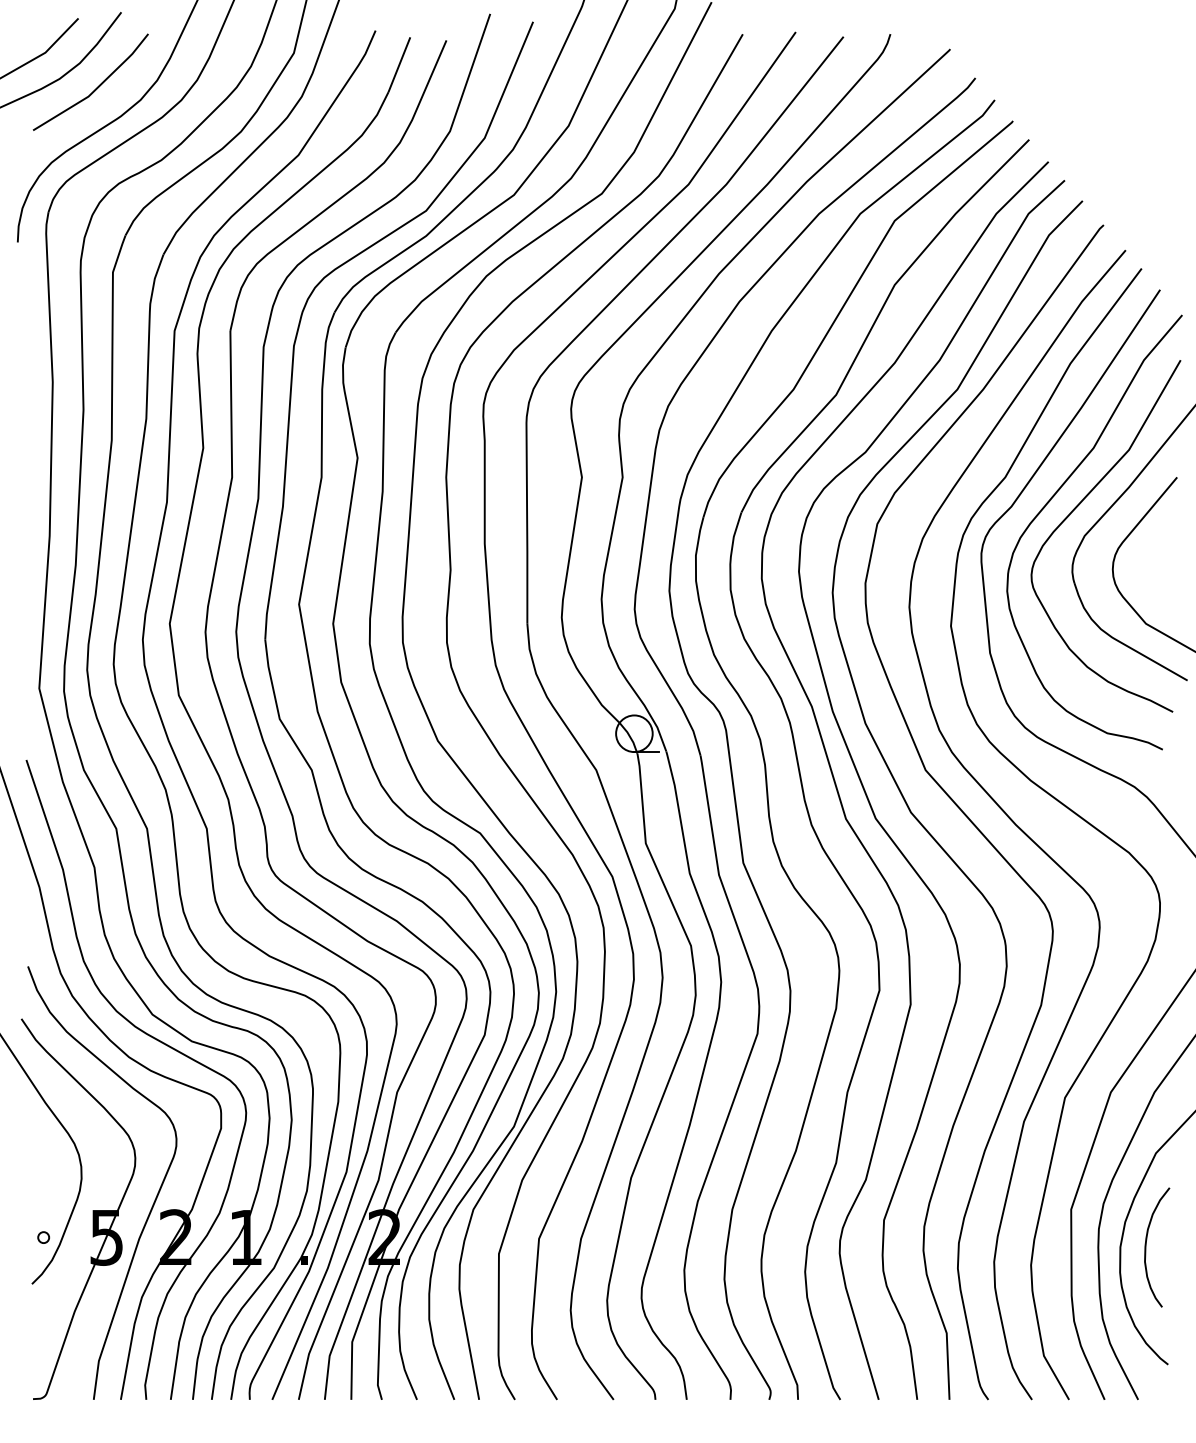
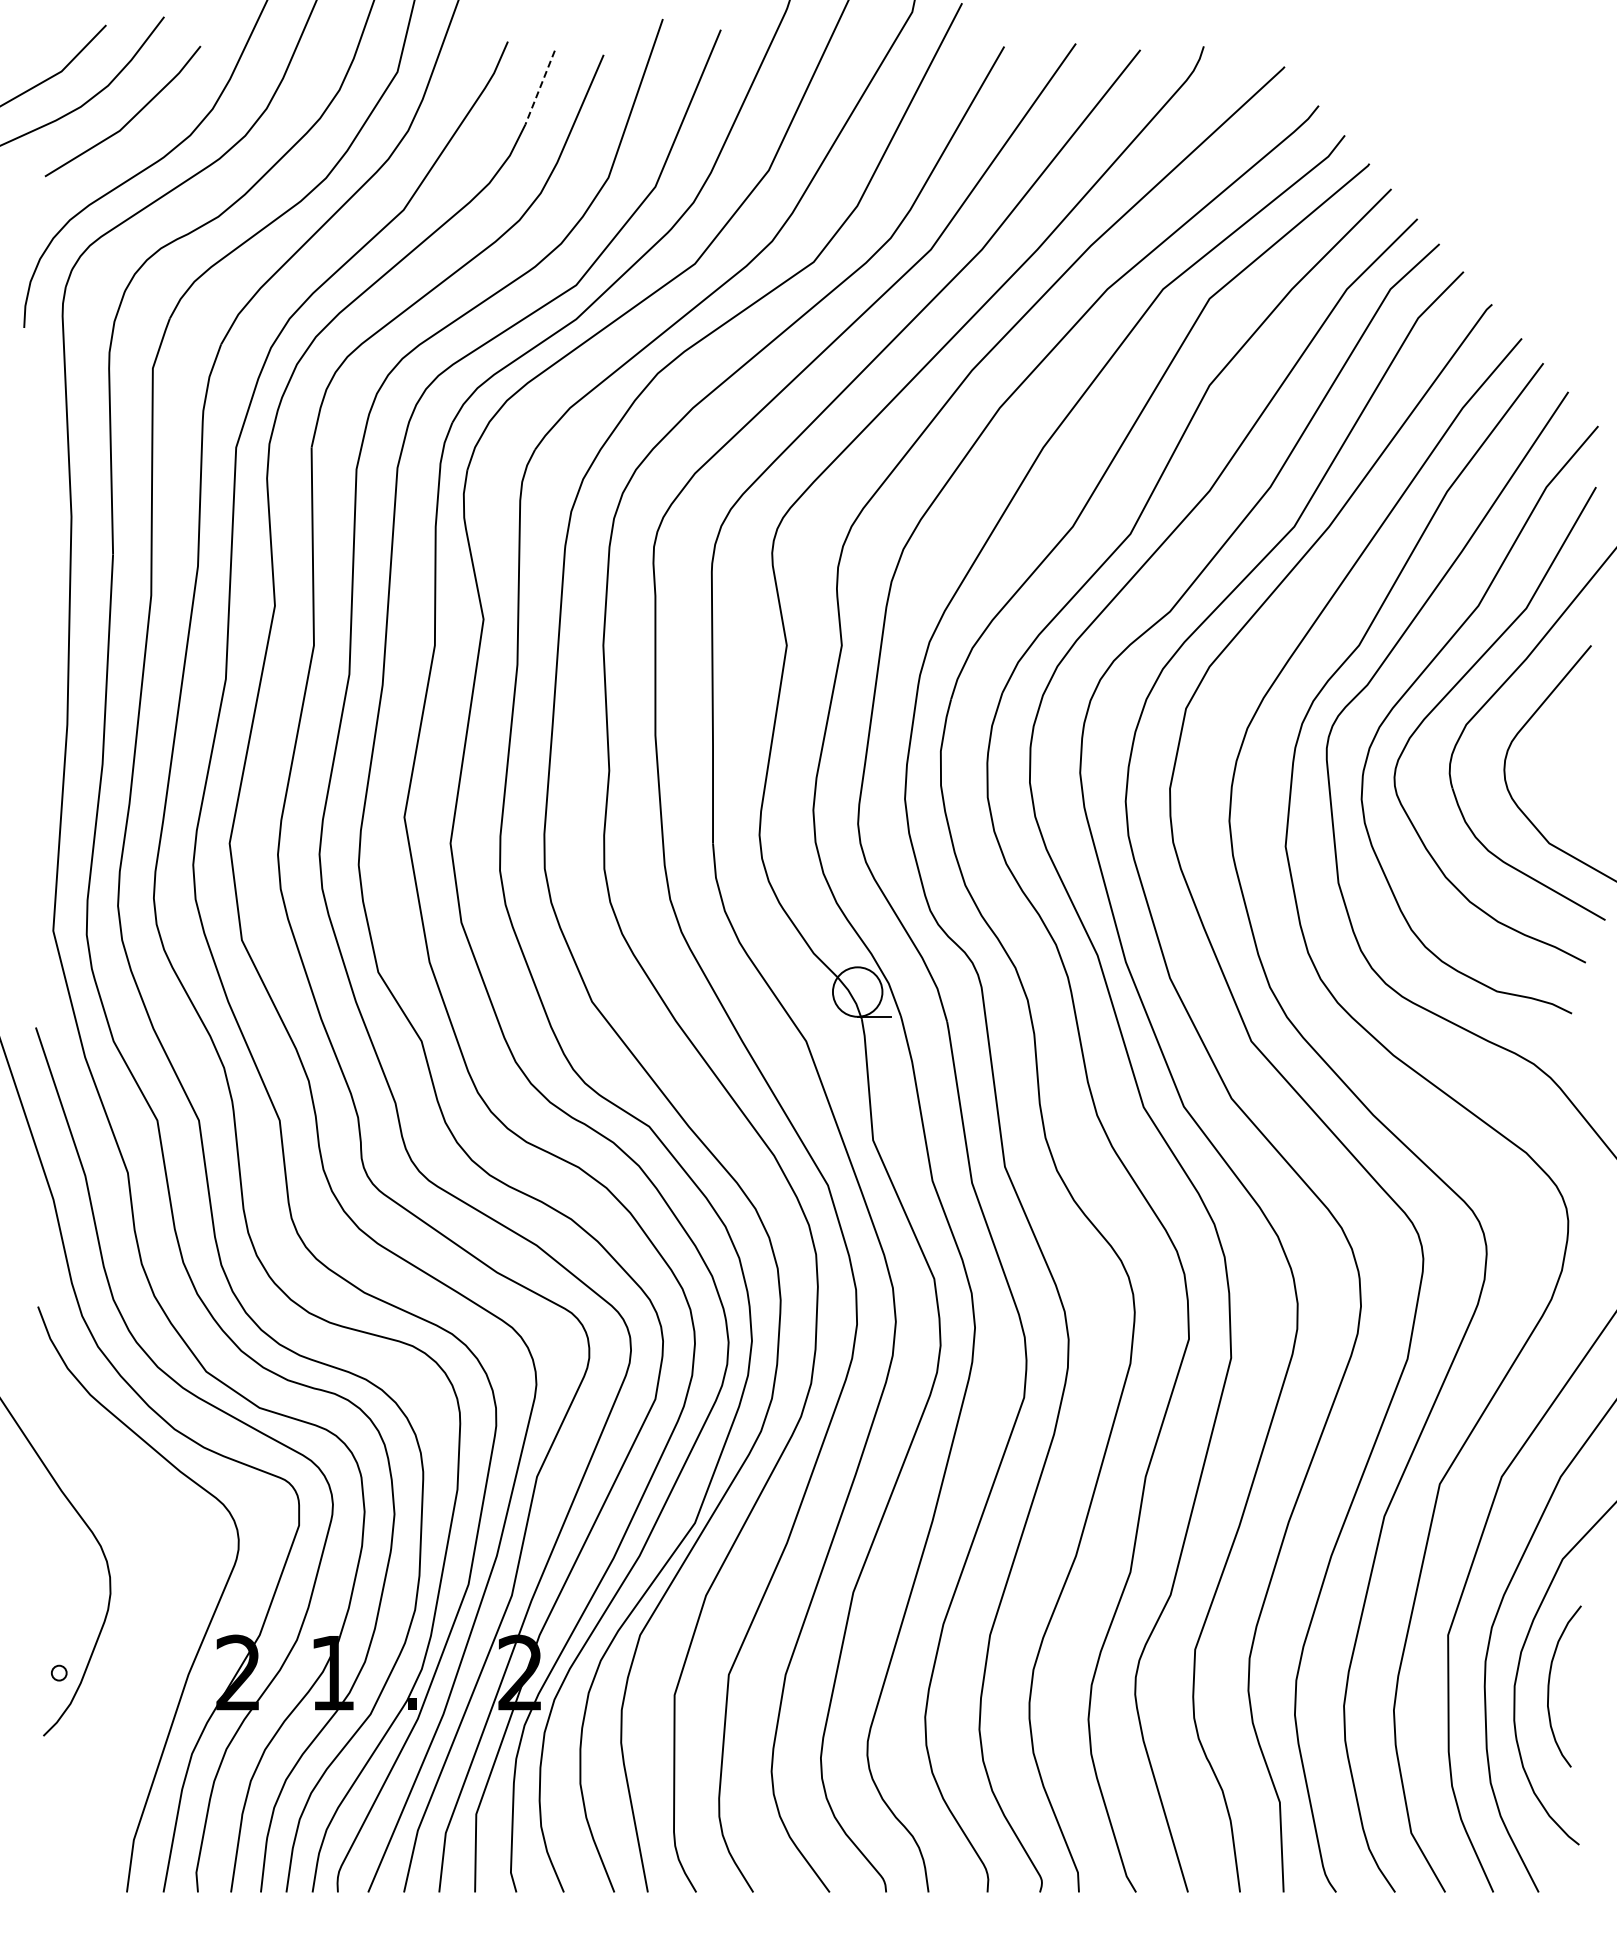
line: (399, 64) -> (540, 87), solid -> dashed
part: (92, 1210) -> (125, 1636), removed

